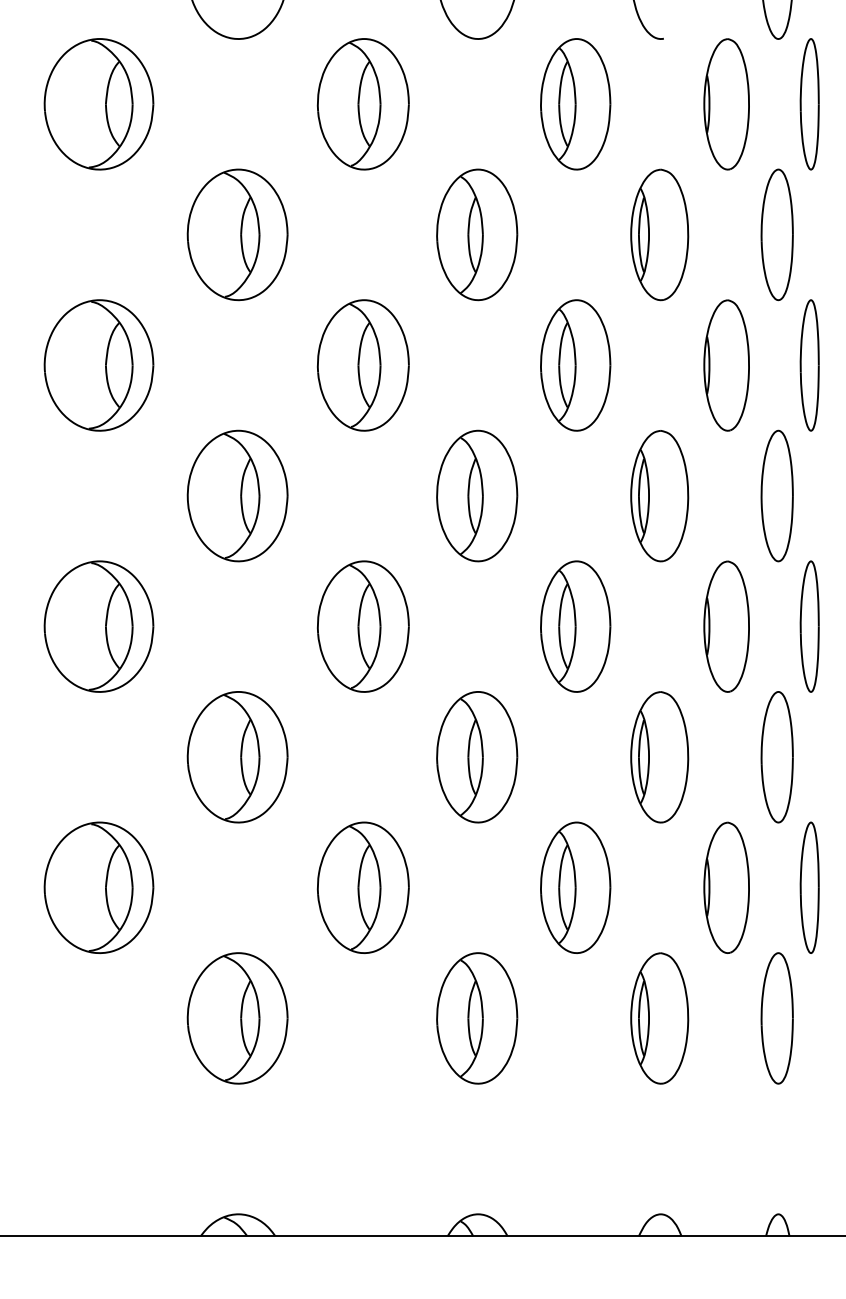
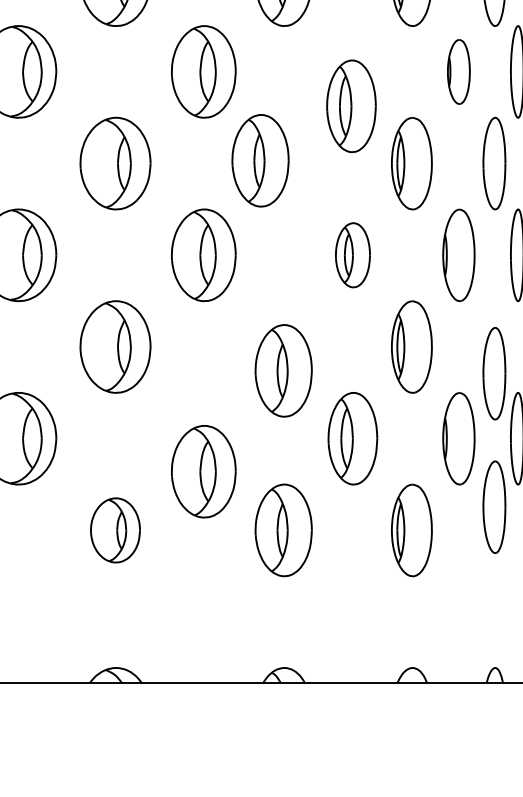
part: (575, 365) -> (351, 106), moved
part: (726, 365) -> (458, 71), size x0.7
part: (477, 495) -> (260, 160), moved
part: (575, 626) -> (352, 255), size x0.7
part: (477, 757) -> (283, 371), moved
part: (776, 757) -> (493, 373), moved
part: (362, 887) -> (203, 471), moved
part: (237, 1018) -> (115, 530), size x0.7
part: (776, 1018) -> (493, 507), moved

